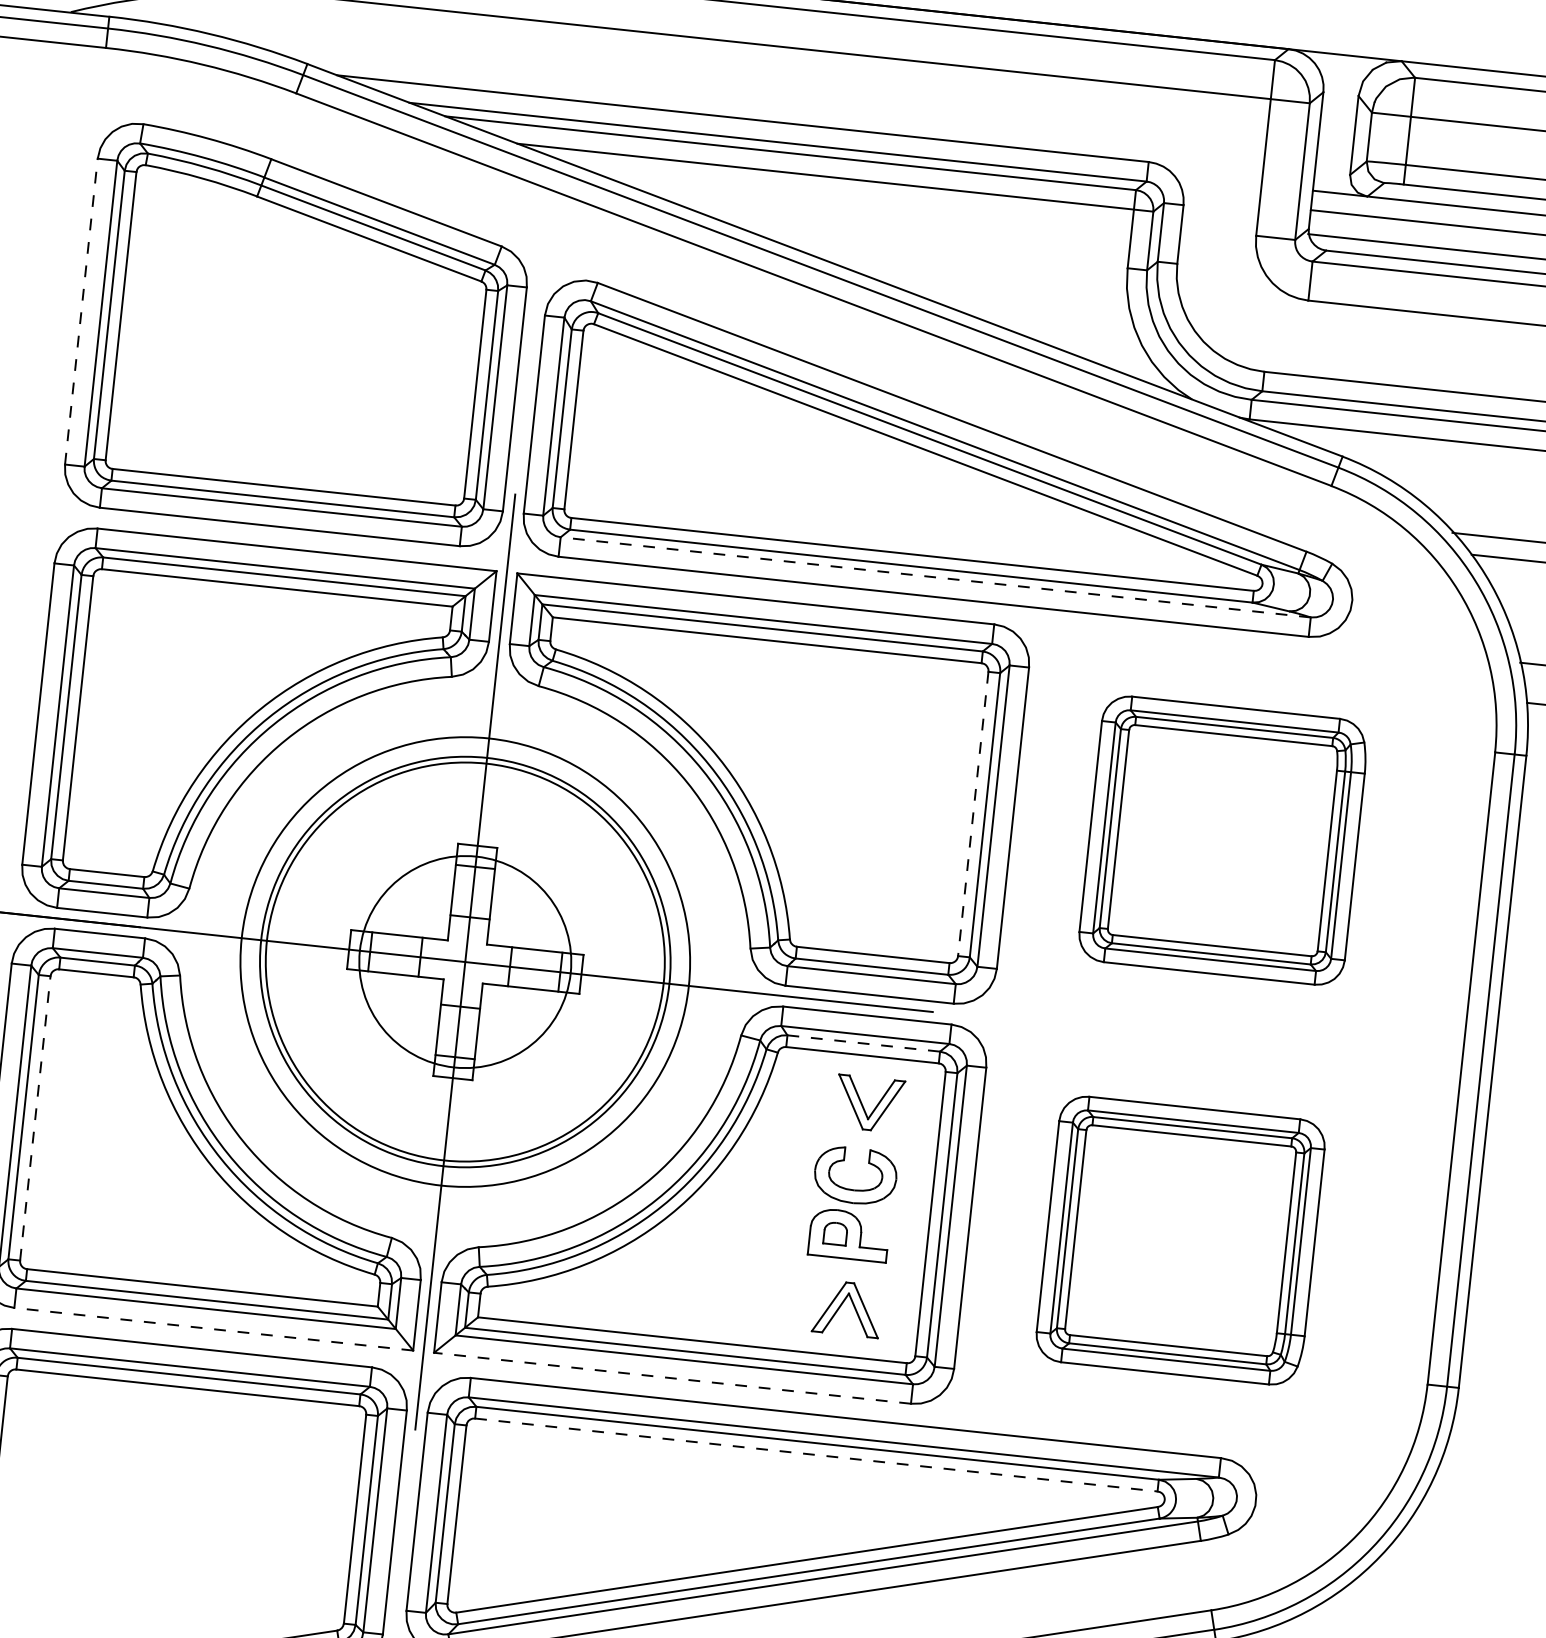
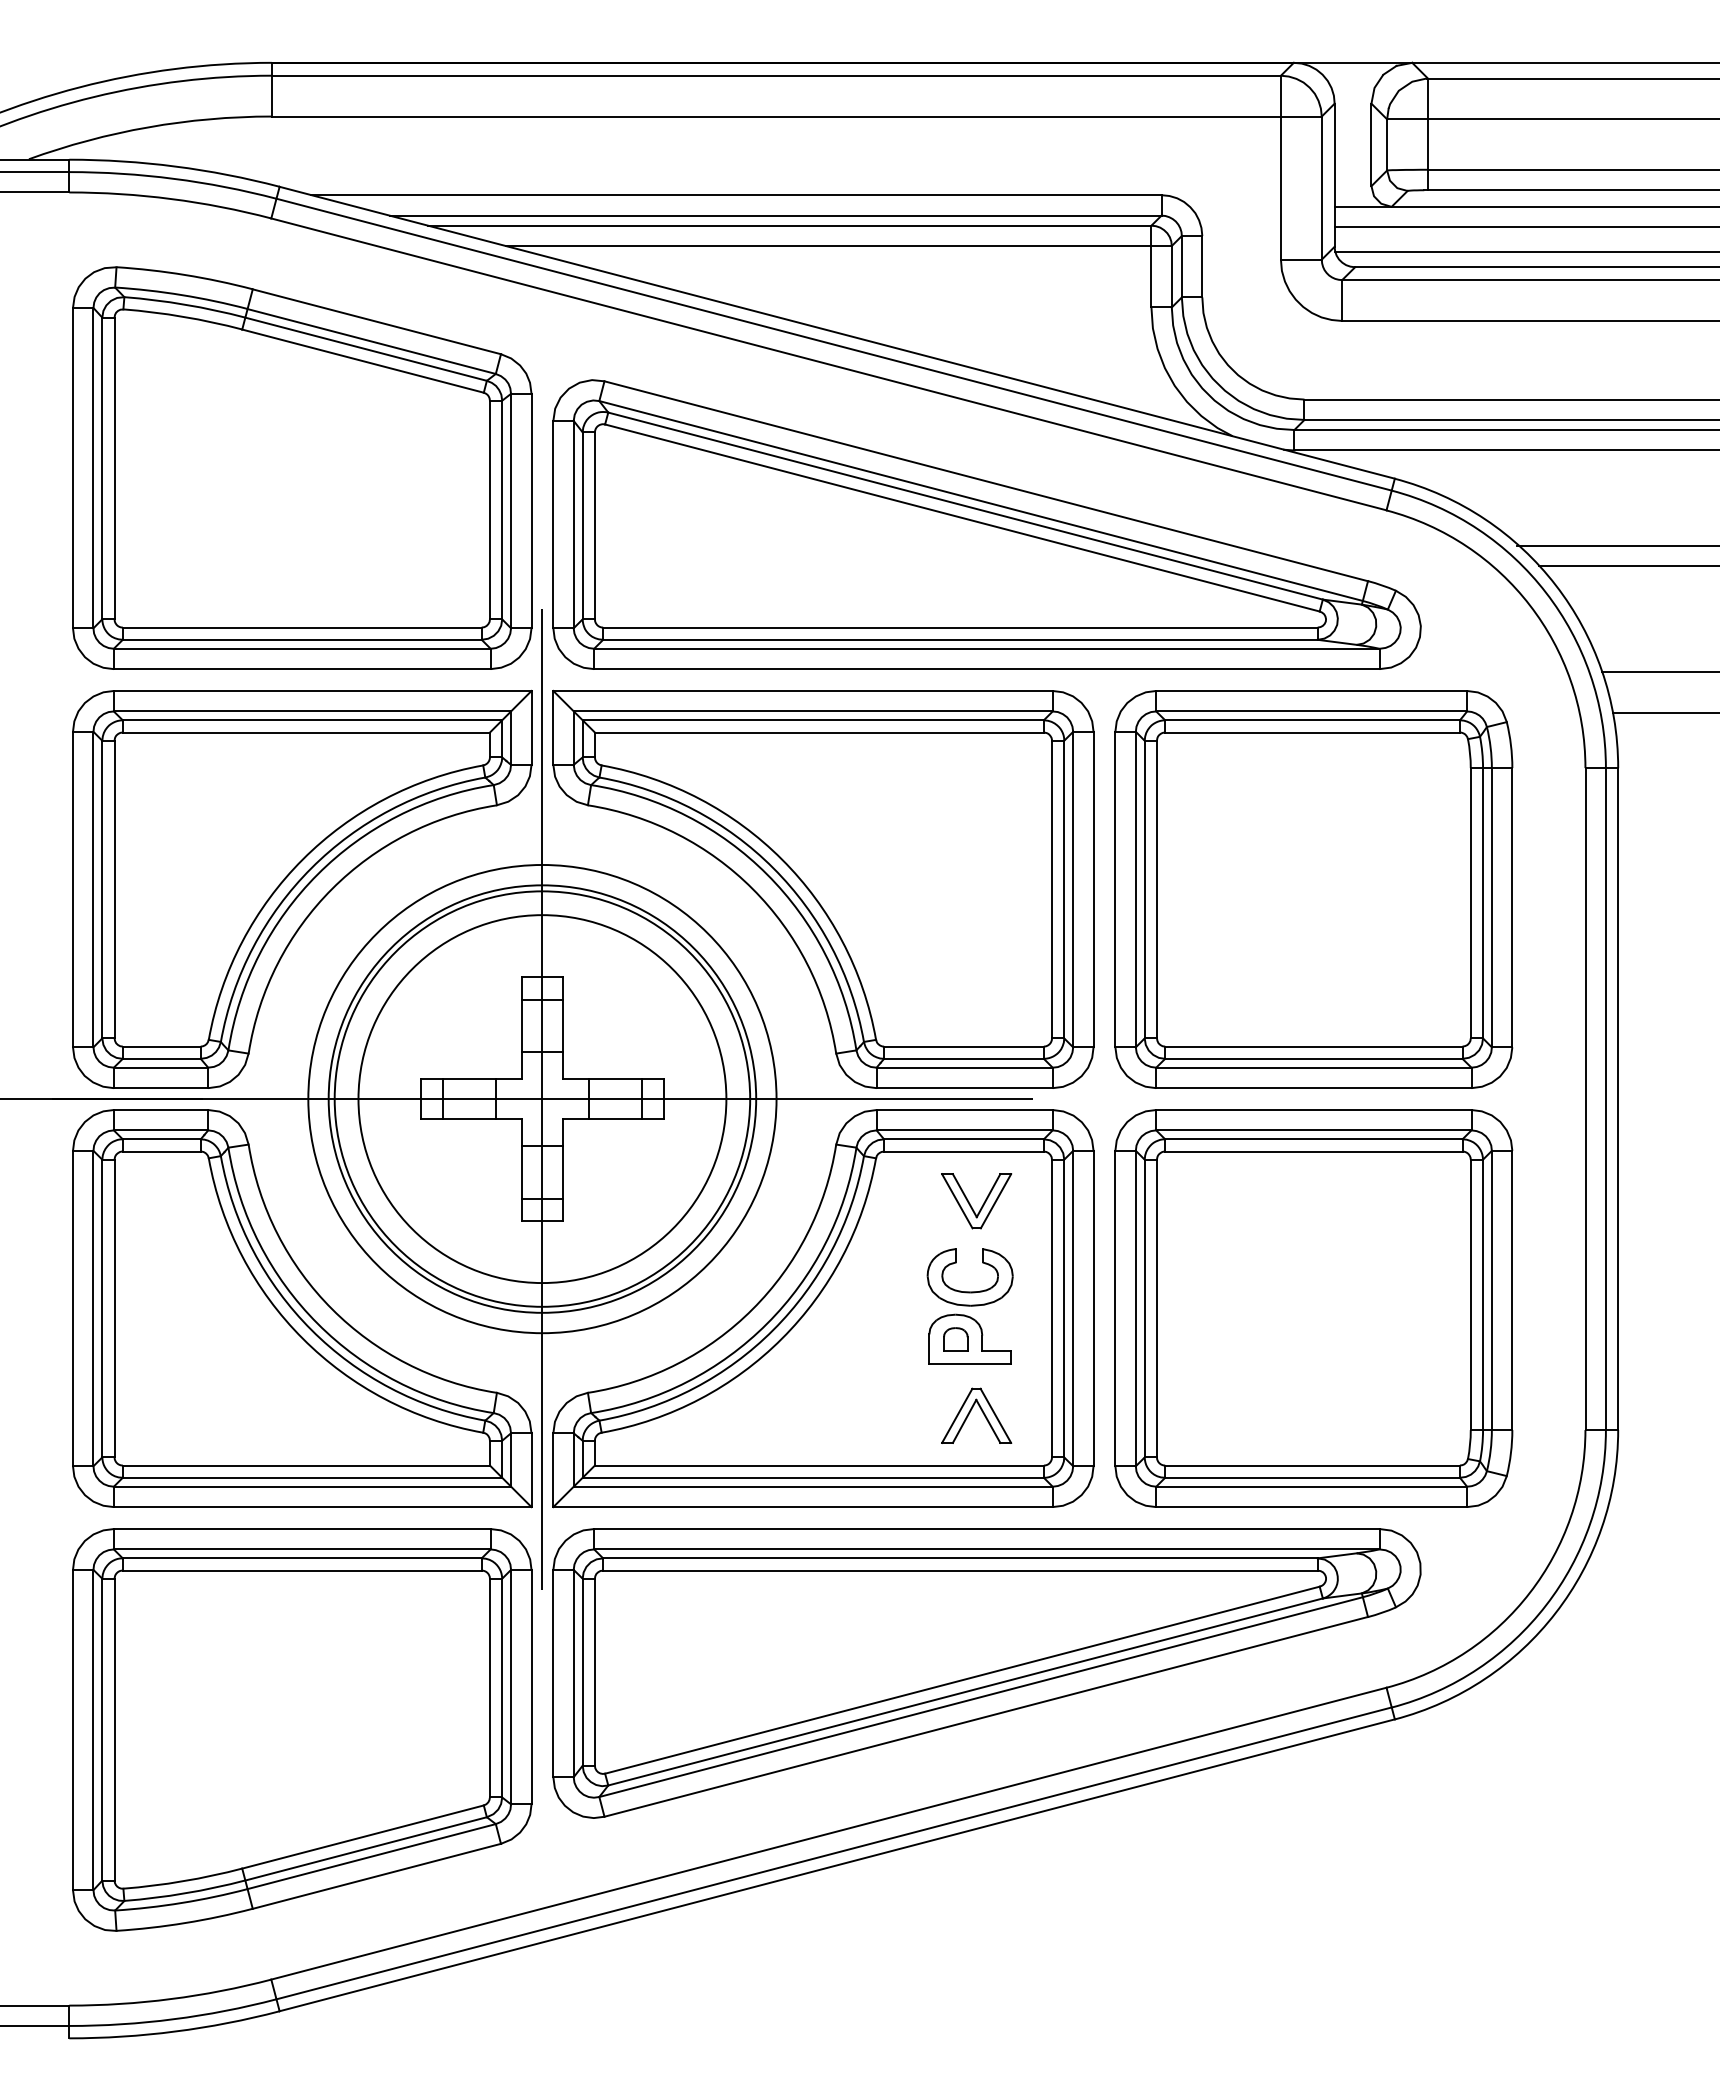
line: (81, 311) -> (73, 467), dashed -> solid
line: (935, 577) -> (986, 648), dashed -> solid
line: (972, 813) -> (1051, 889), dashed -> solid
part: (1223, 840) -> (1313, 889), size x1.43
circle: (465, 962) -> (542, 1099), size x1.67
line: (863, 1043) -> (963, 1139), dashed -> solid
line: (35, 1118) -> (114, 1308), dashed -> solid
part: (1180, 1240) -> (1313, 1308), size x1.43
line: (213, 1329) -> (322, 1507), dashed -> solid
line: (672, 1378) -> (803, 1507), dashed -> solid
line: (816, 1454) -> (960, 1570), dashed -> solid

